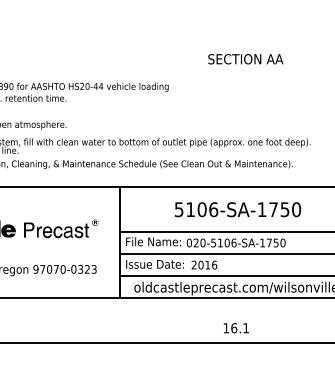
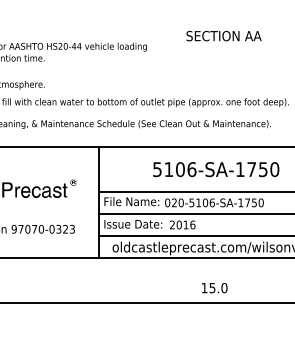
text: (245, 59) -> (223, 36), moved
text: (240, 328) -> (218, 288), 16.1 -> 15.0

